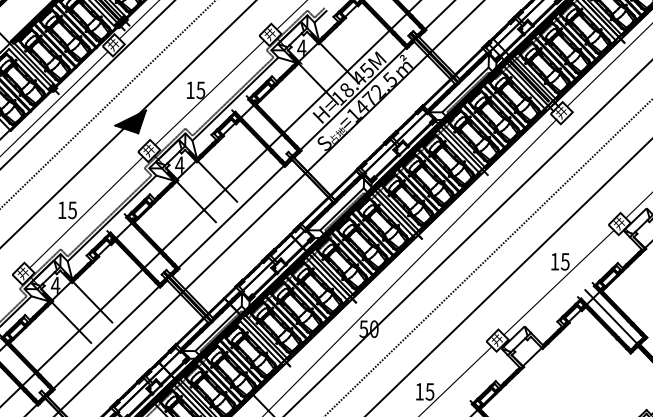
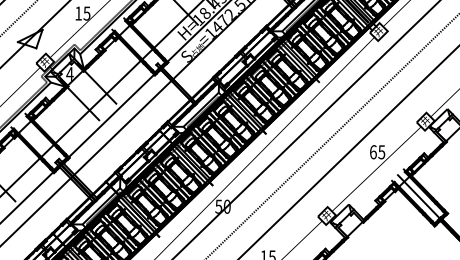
fill: (130, 121) -> (30, 38), removed
text: (554, 261) -> (373, 152), 15 -> 65

